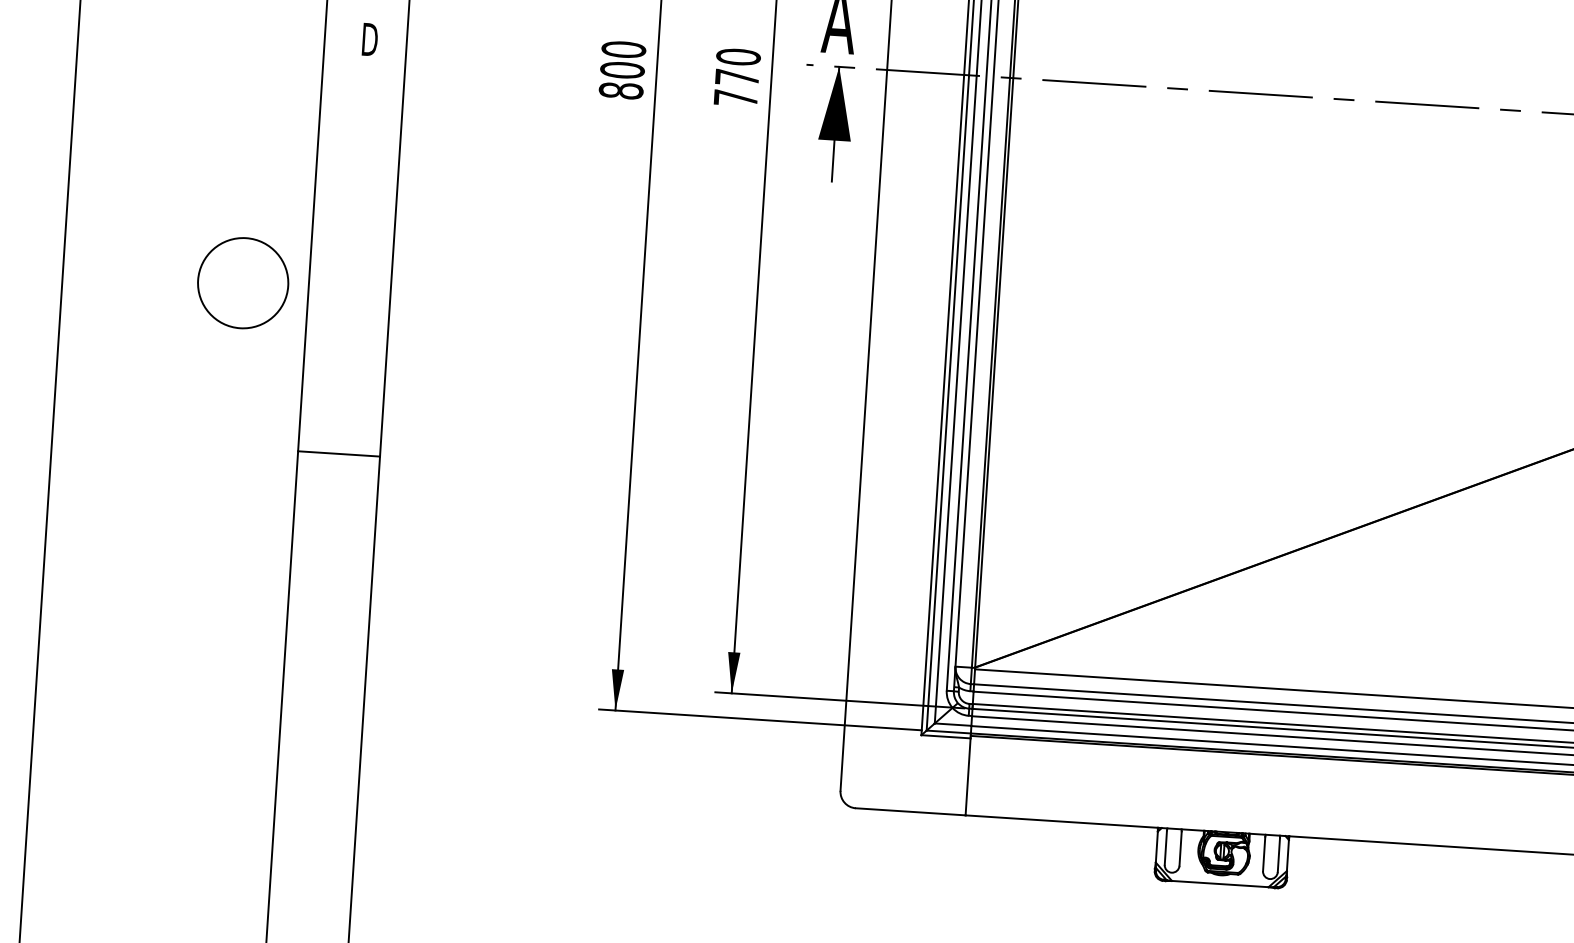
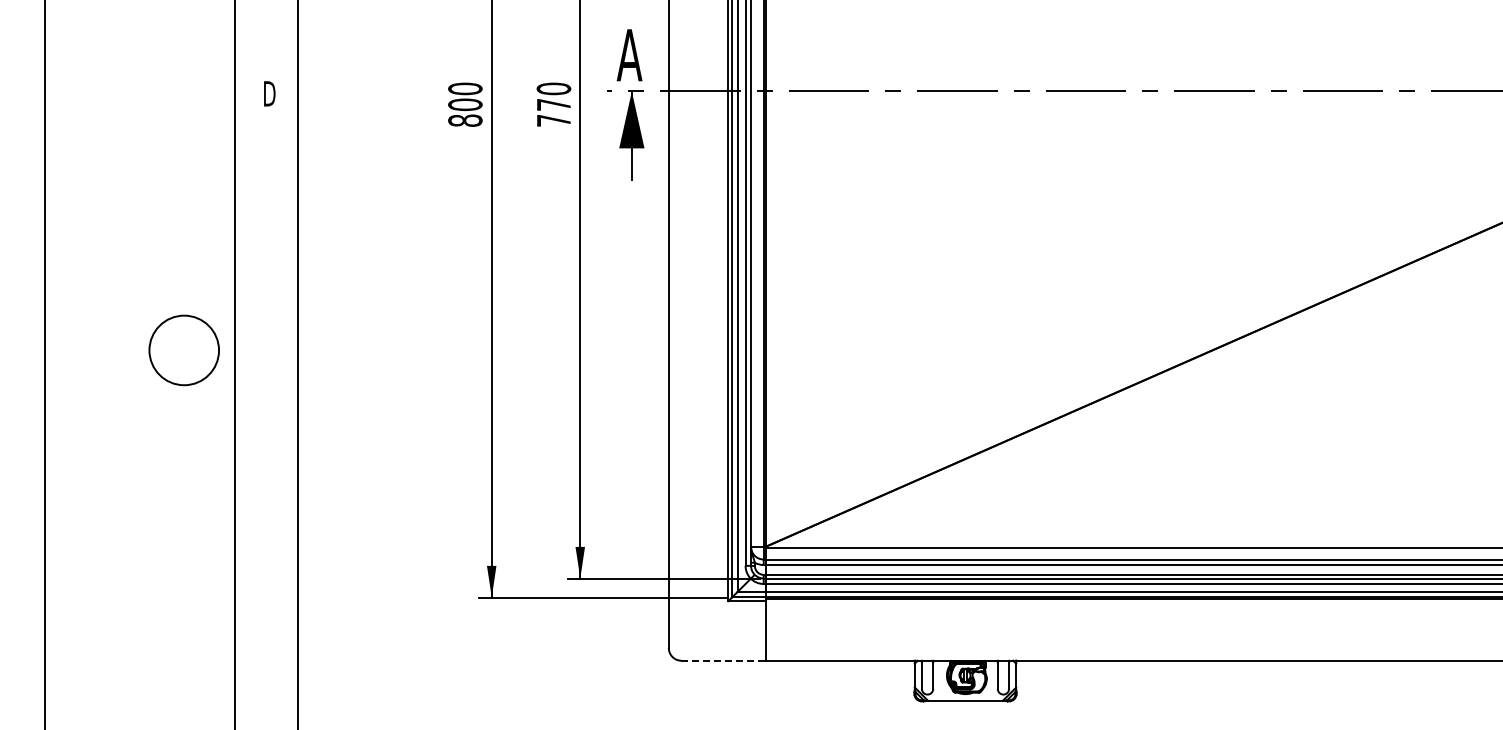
circle: (242, 283) -> (183, 350), moved
line: (339, 453) -> (266, 413), removed
line: (911, 811) -> (724, 660), solid -> dashed

